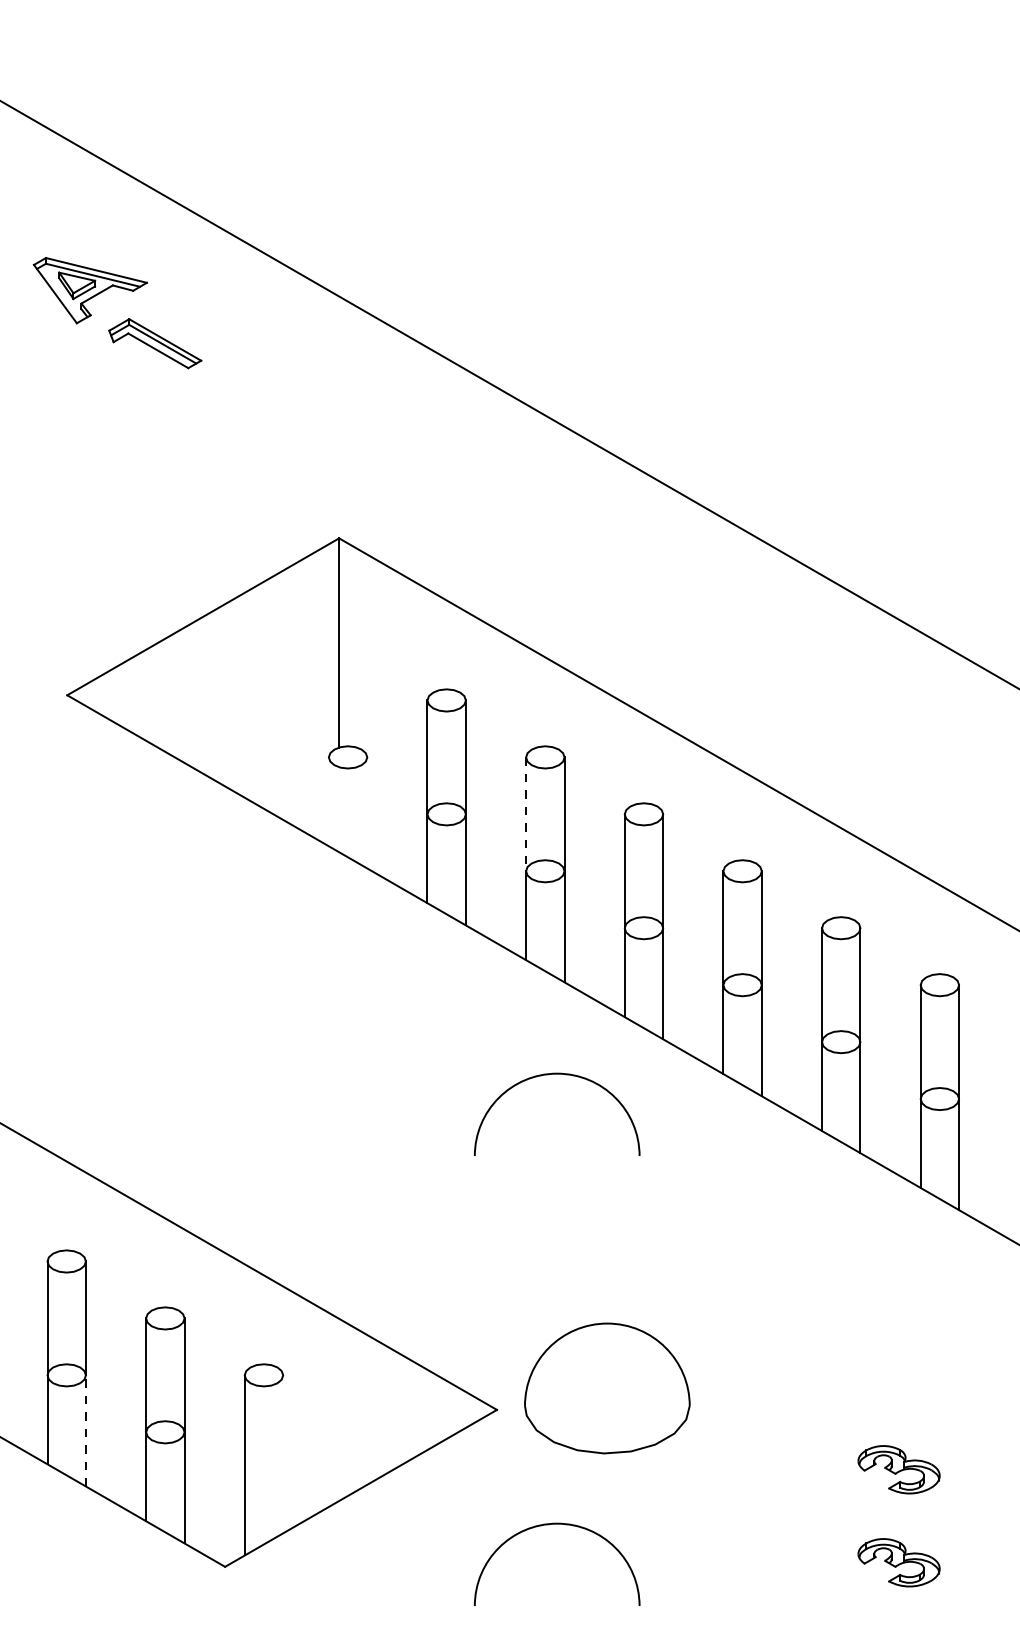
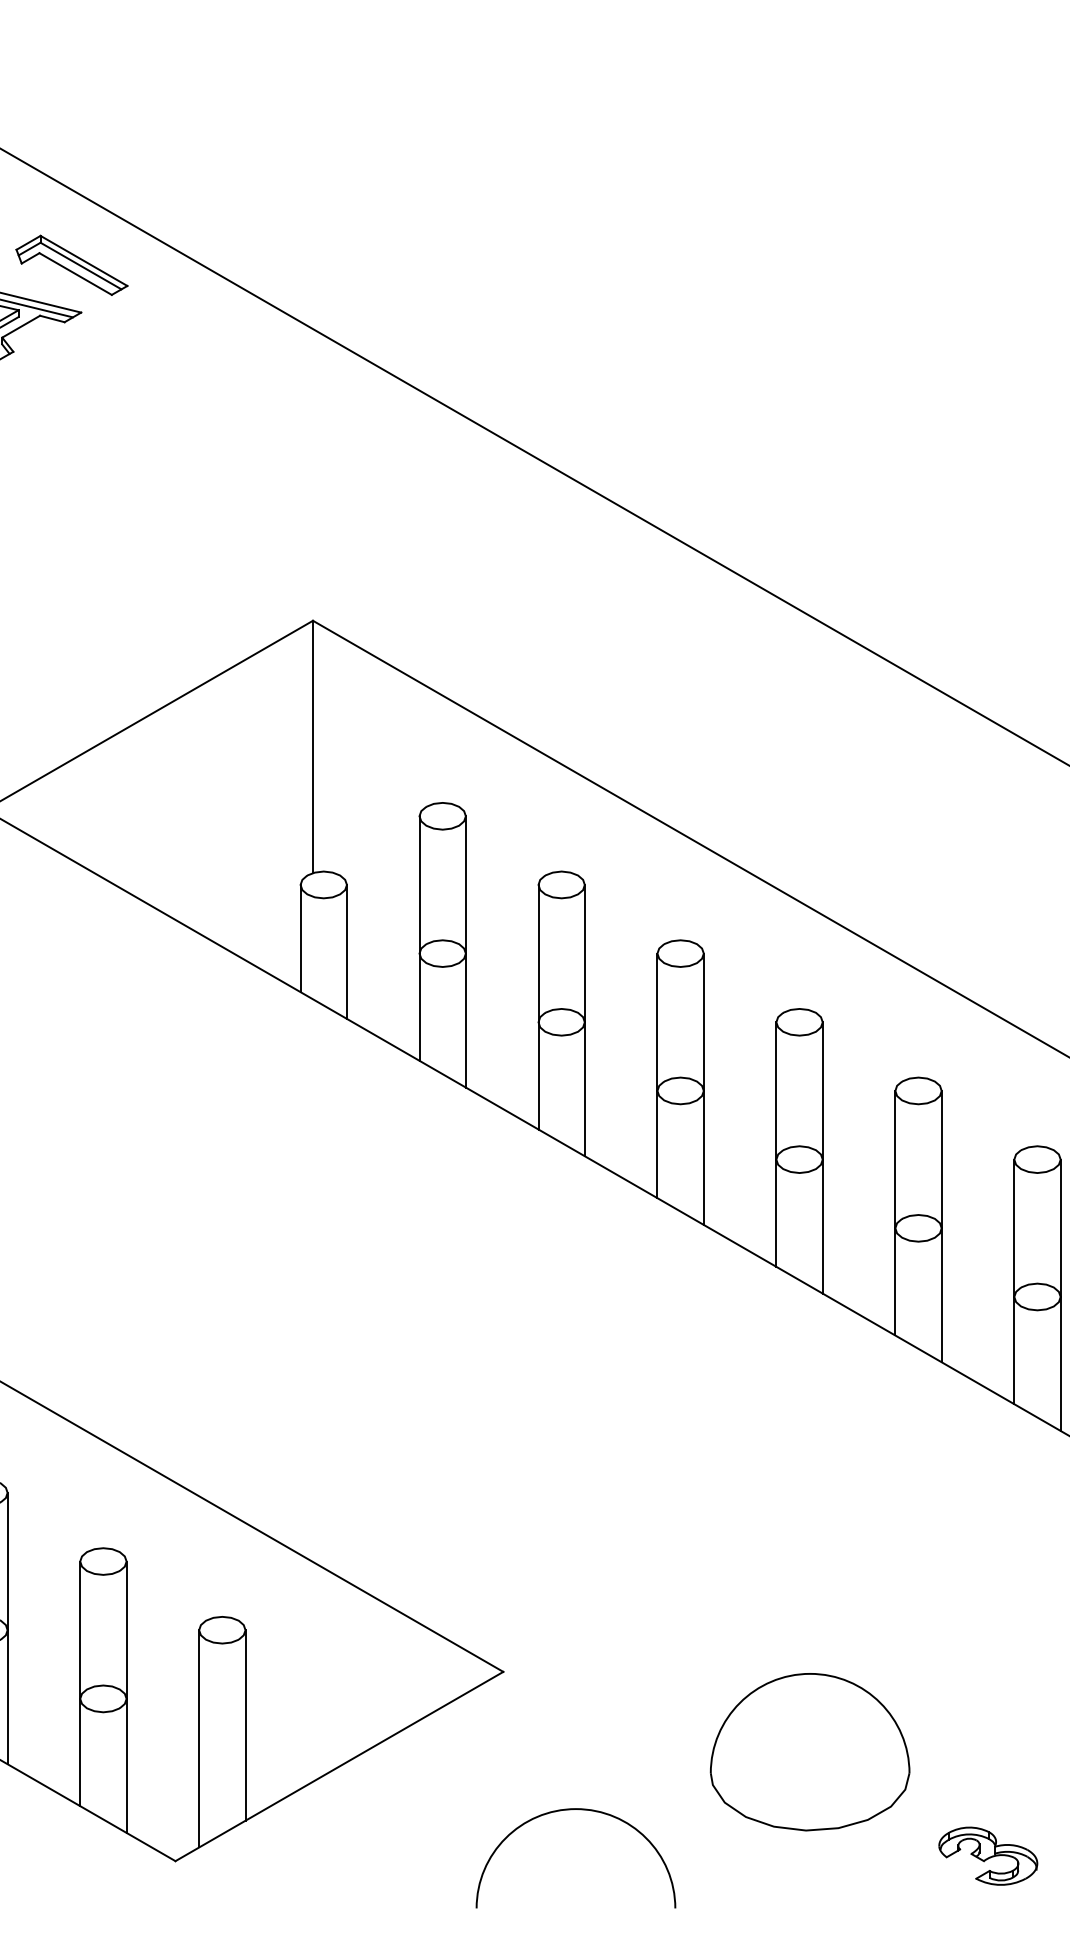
part: (155, 343) -> (72, 265), moved
line: (328, 801) -> (300, 938), added
line: (367, 812) -> (347, 951), added
line: (526, 814) -> (538, 953), dashed -> solid
arc: (565, 1075) -> (585, 1268), removed
part: (607, 1388) -> (810, 1752), moved
line: (85, 1430) -> (7, 1696), dashed -> solid
line: (283, 1454) -> (245, 1725), added
part: (898, 1469) -> (987, 1743), removed

